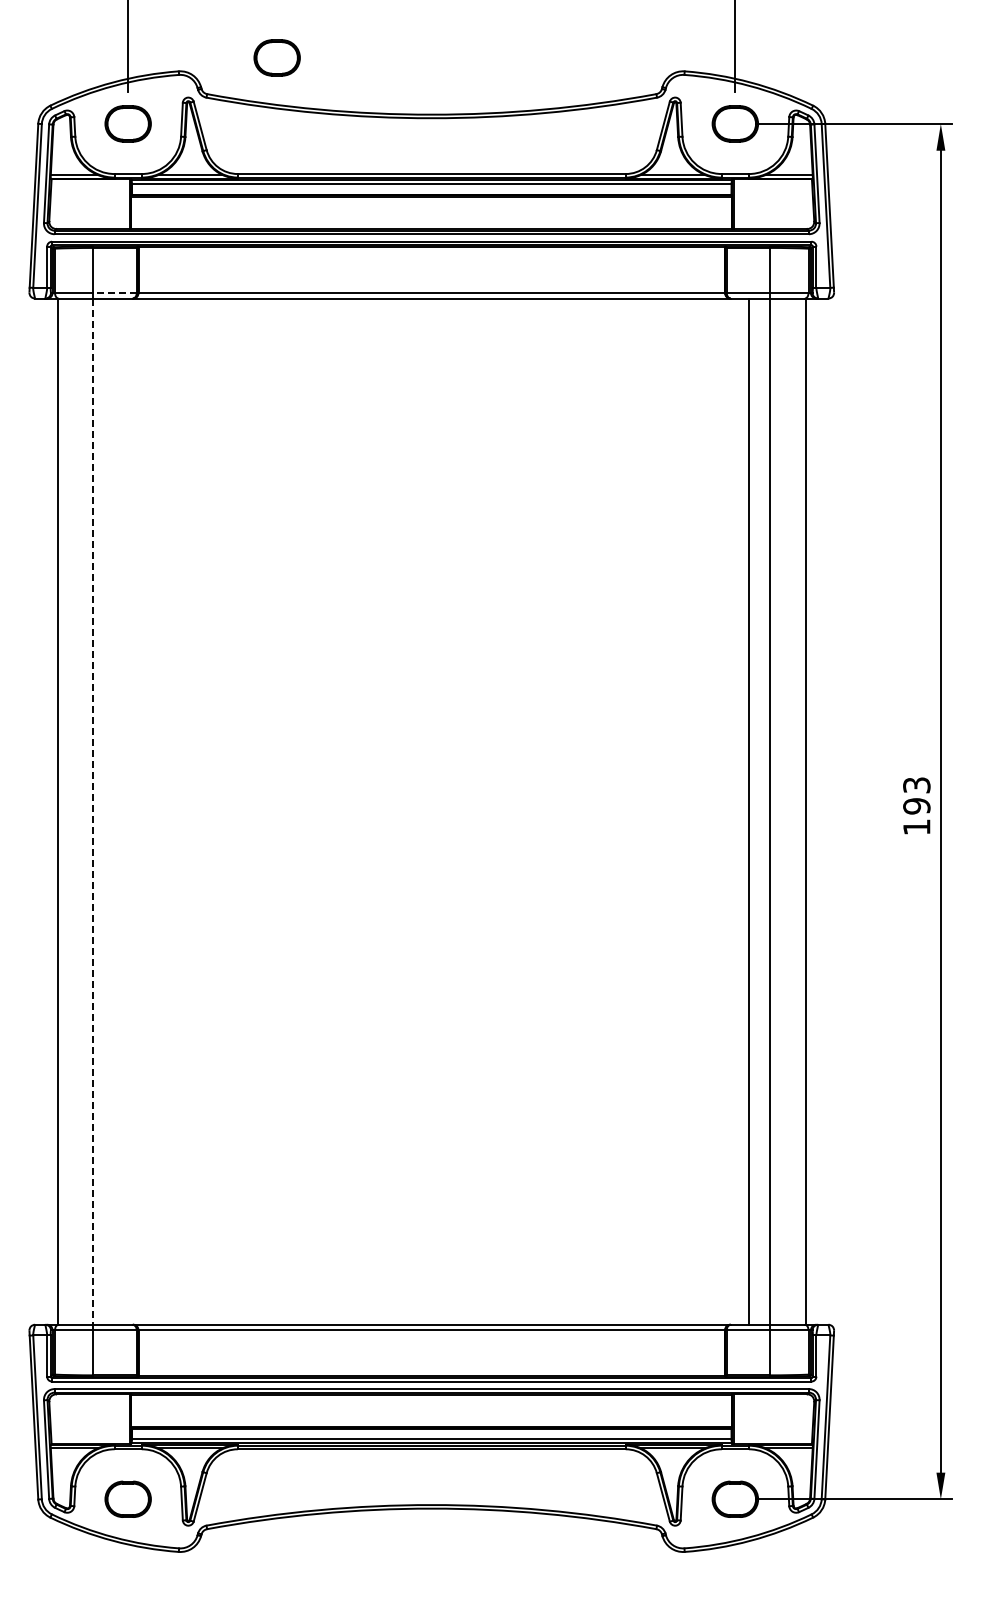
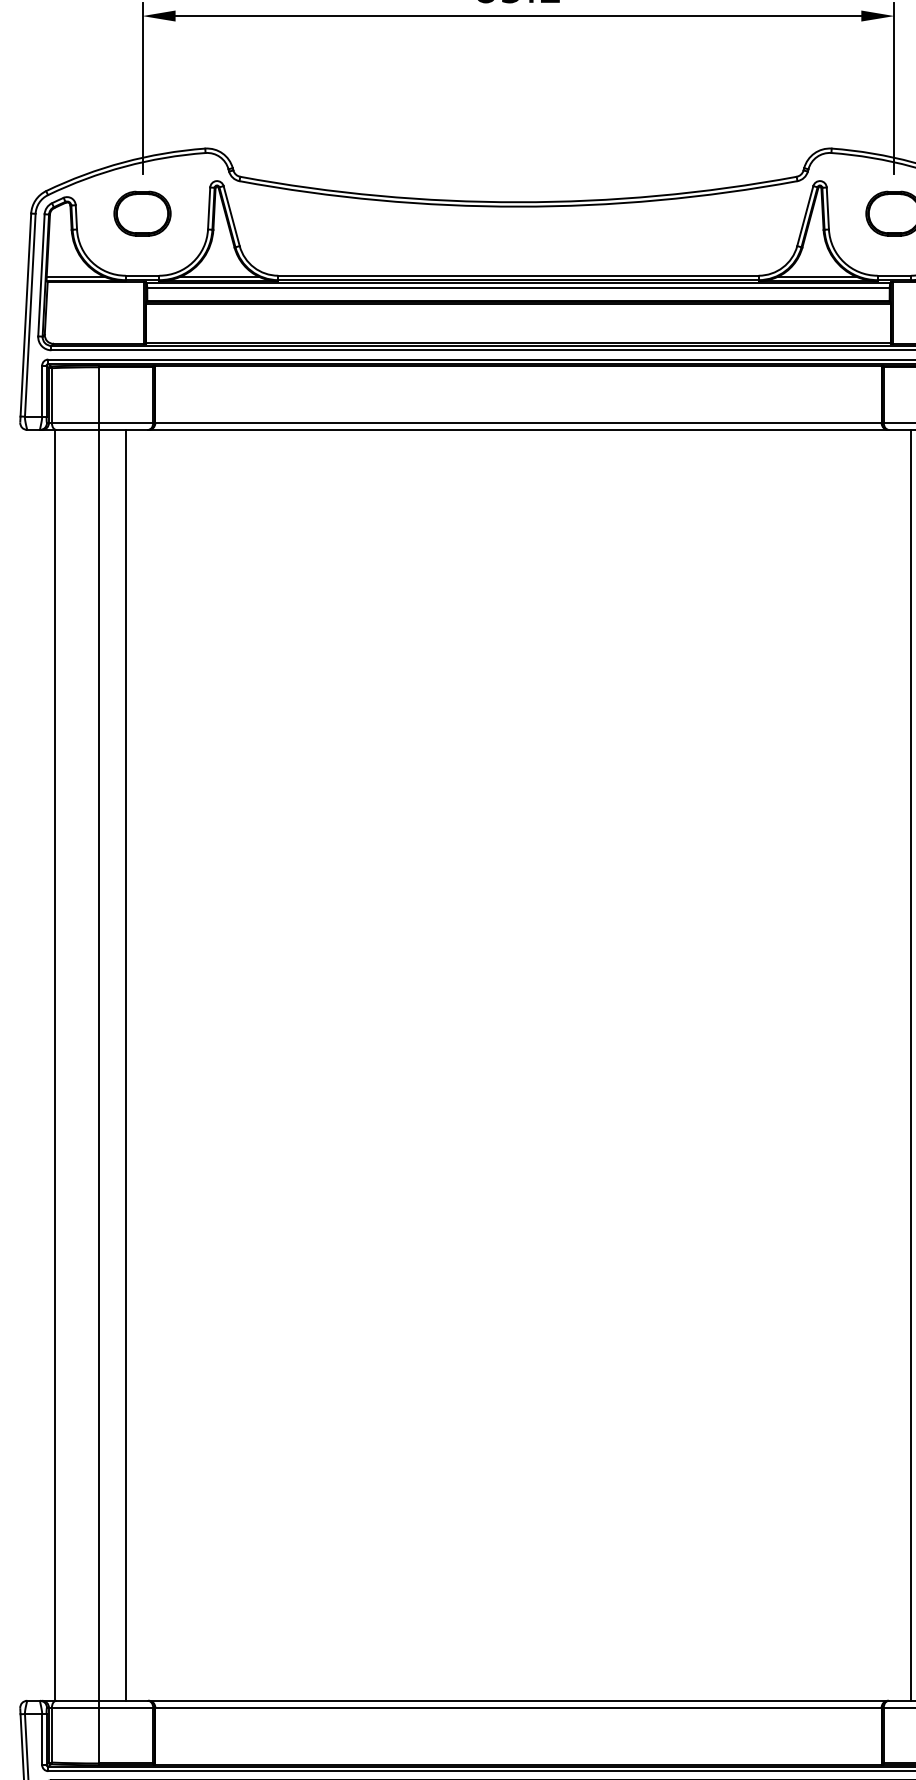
part: (276, 57) -> (326, 131), removed
line: (115, 292) -> (126, 422), dashed -> solid
line: (114, 811) -> (125, 1065), added
line: (93, 812) -> (99, 1066), dashed -> solid

